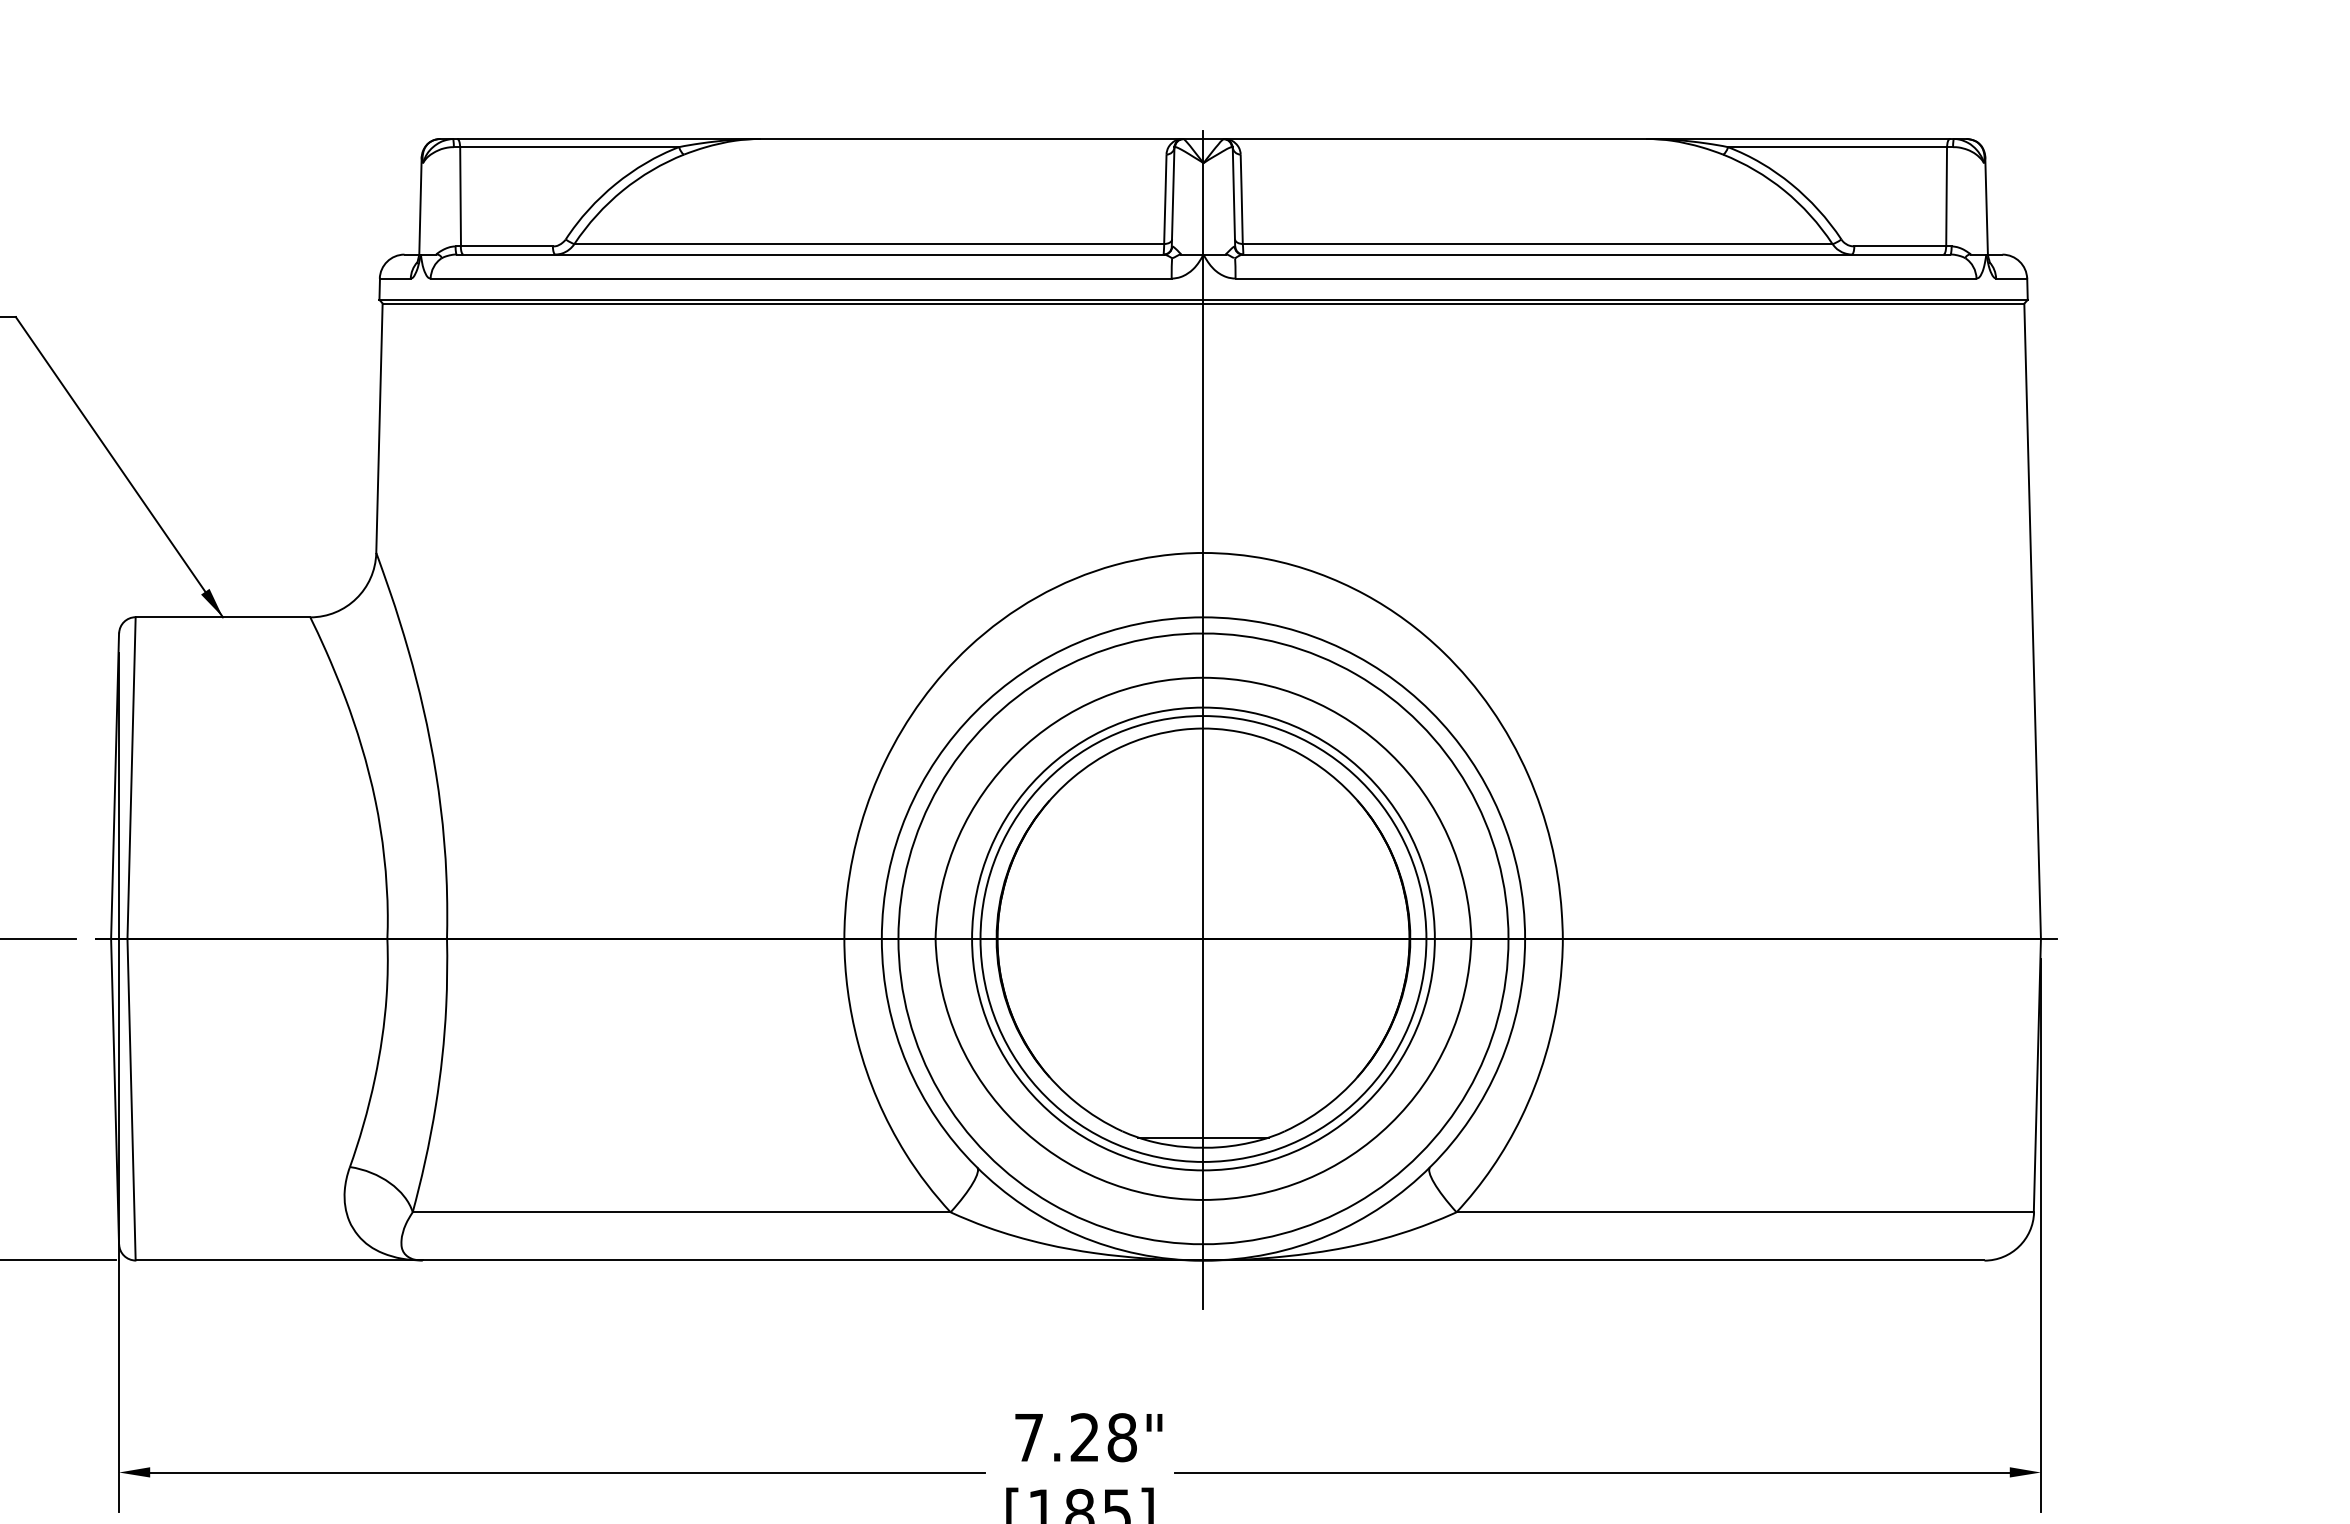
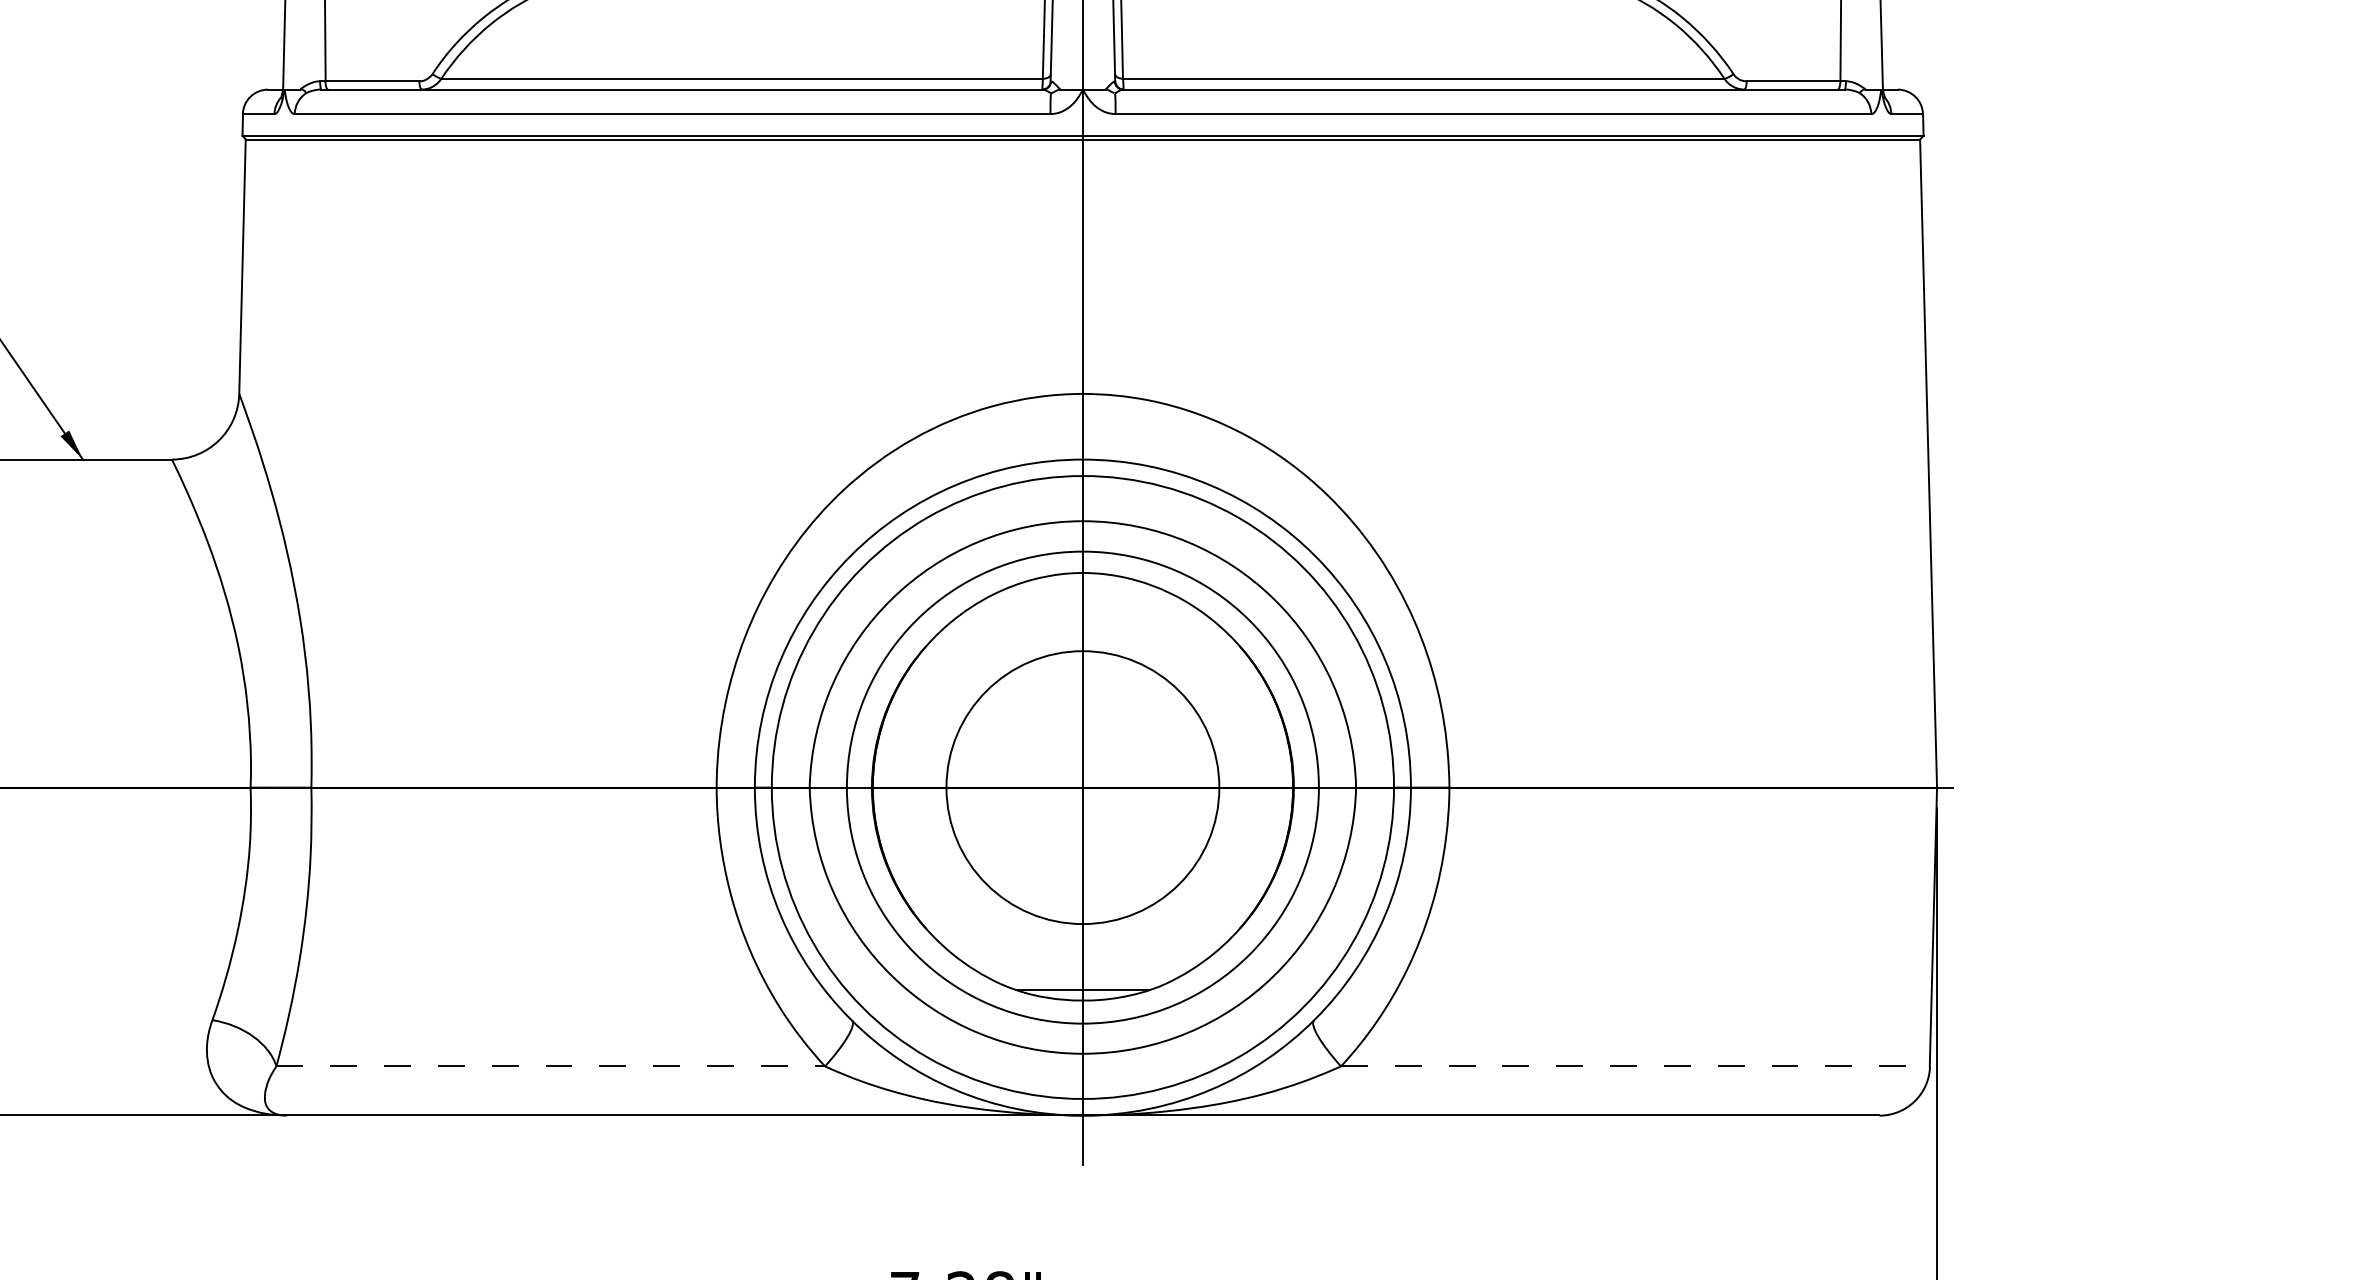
circle: (1203, 938) -> (1082, 787), size x0.6
line: (681, 1212) -> (550, 1066), solid -> dashed
line: (1745, 1212) -> (1635, 1066), solid -> dashed

